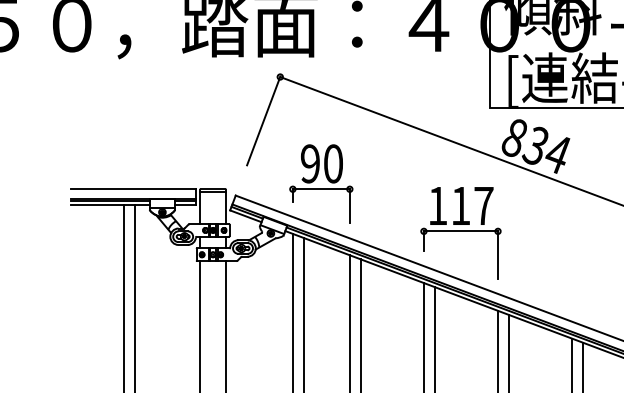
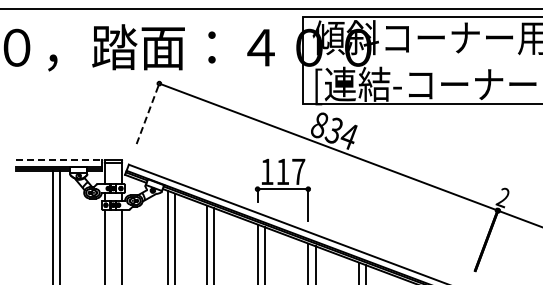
line: (264, 120) -> (148, 113), solid -> dashed
part: (321, 183) -> (187, 156), removed
line: (134, 189) -> (59, 160), solid -> dashed

